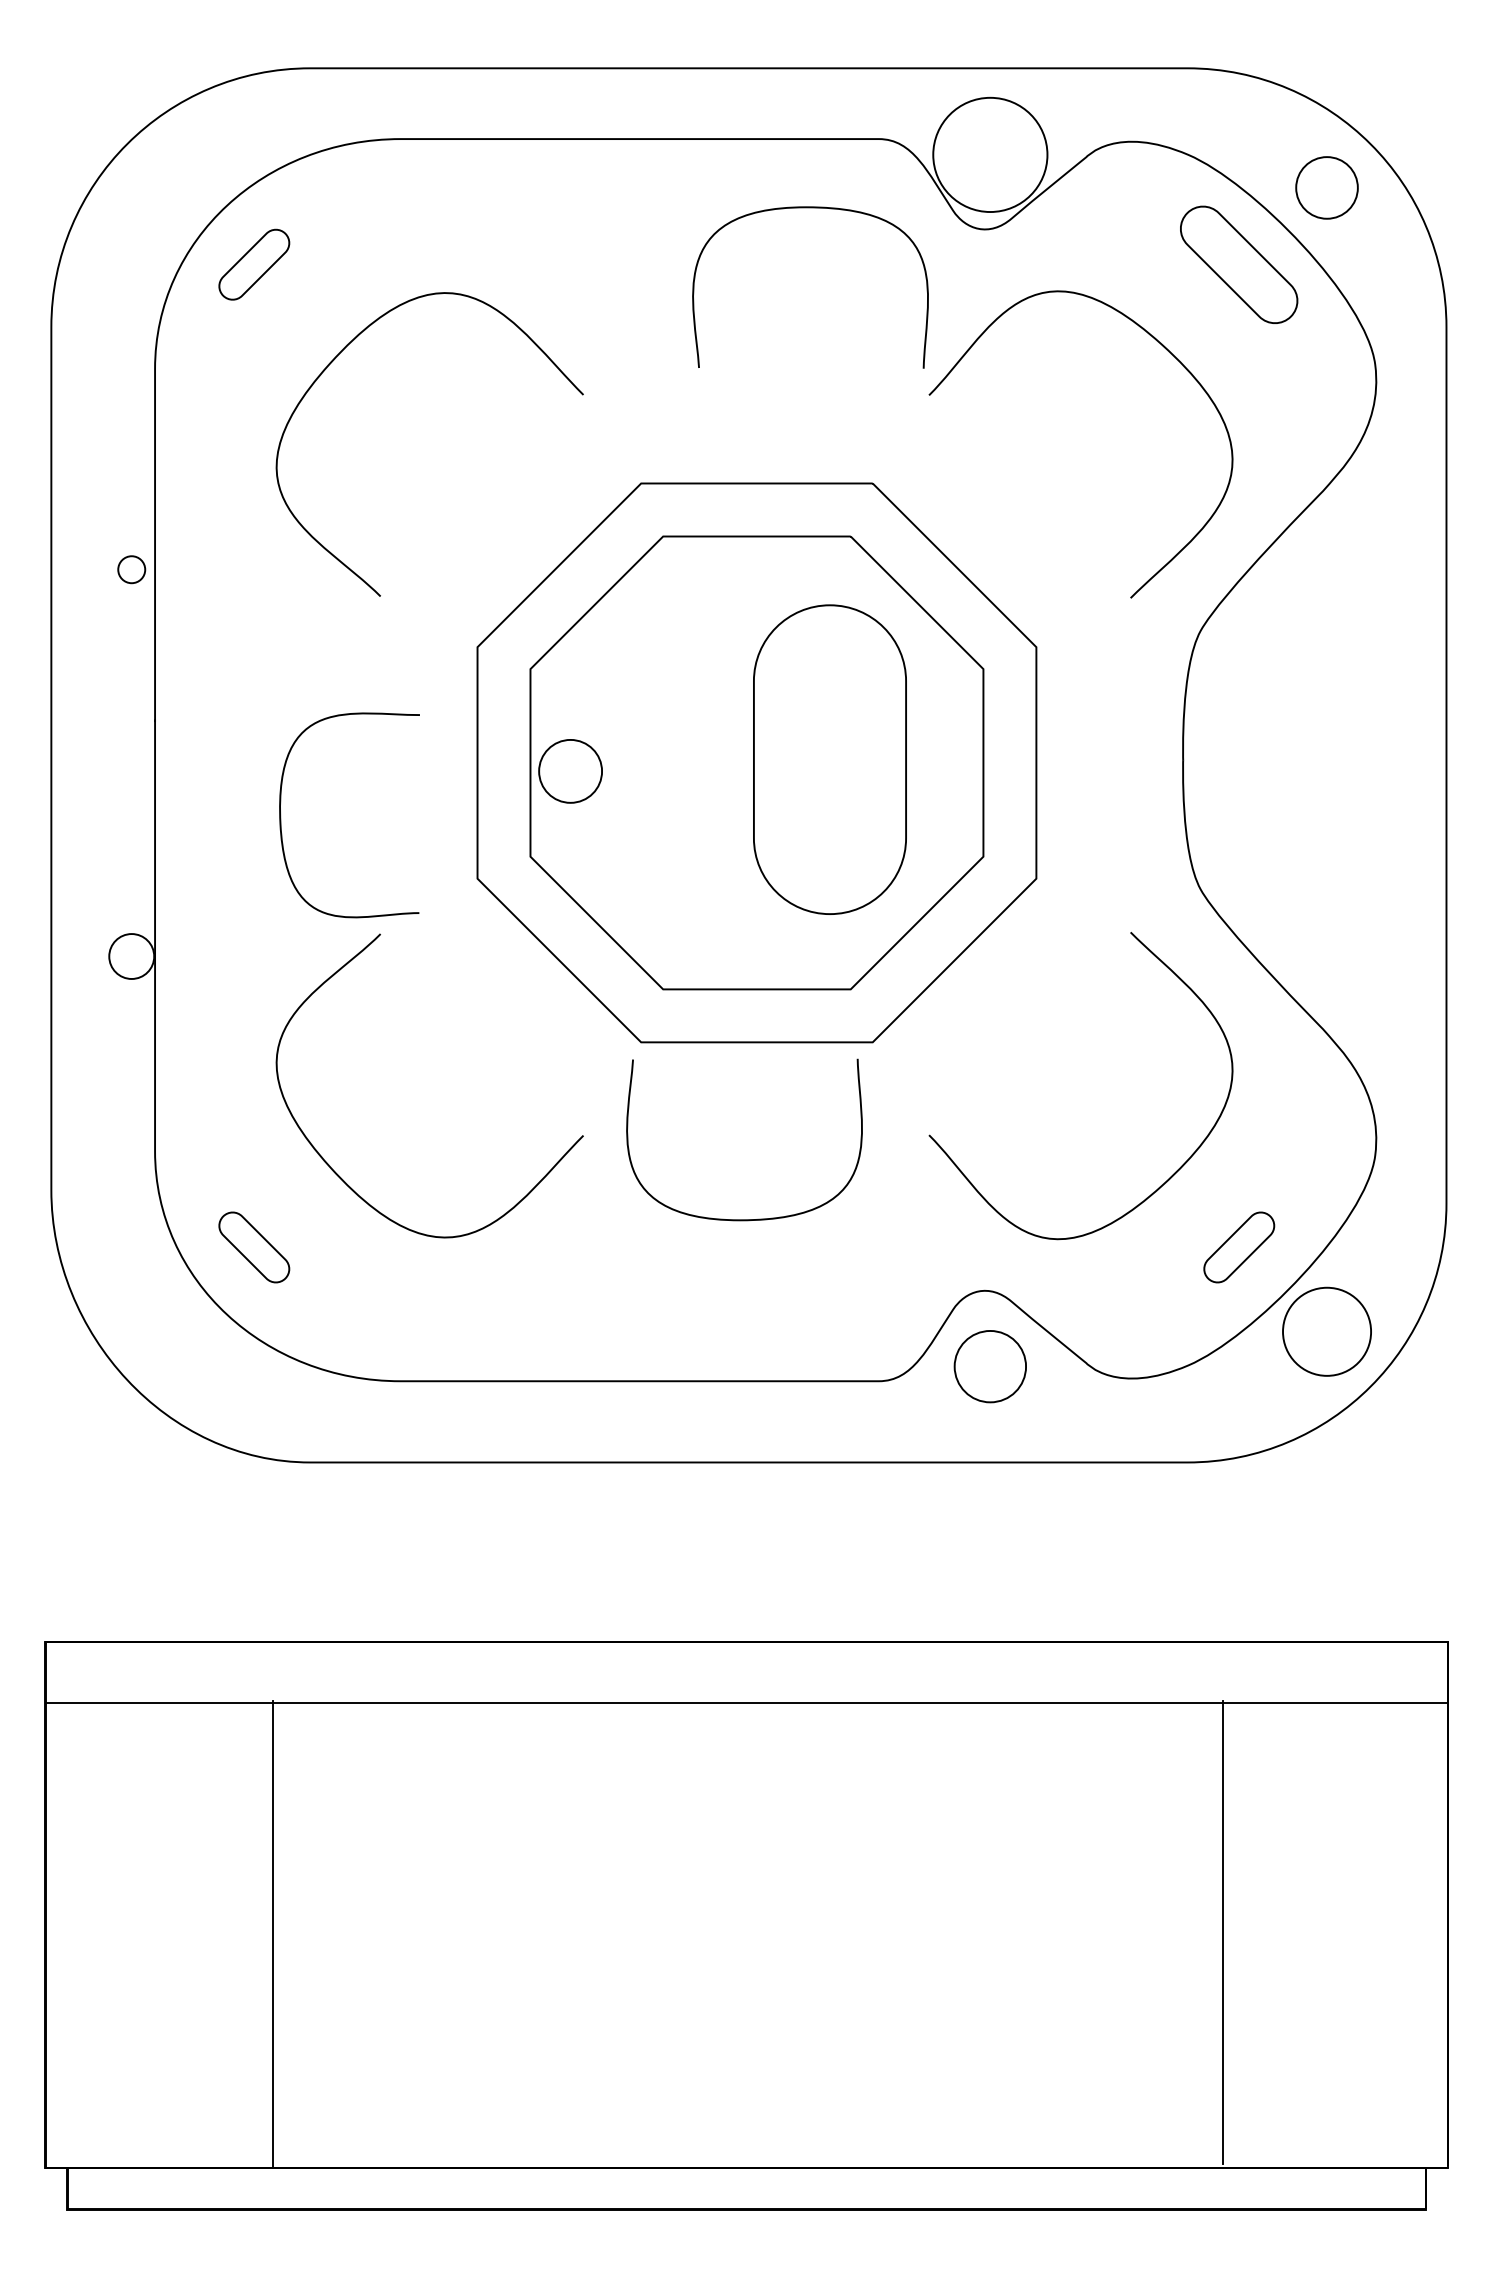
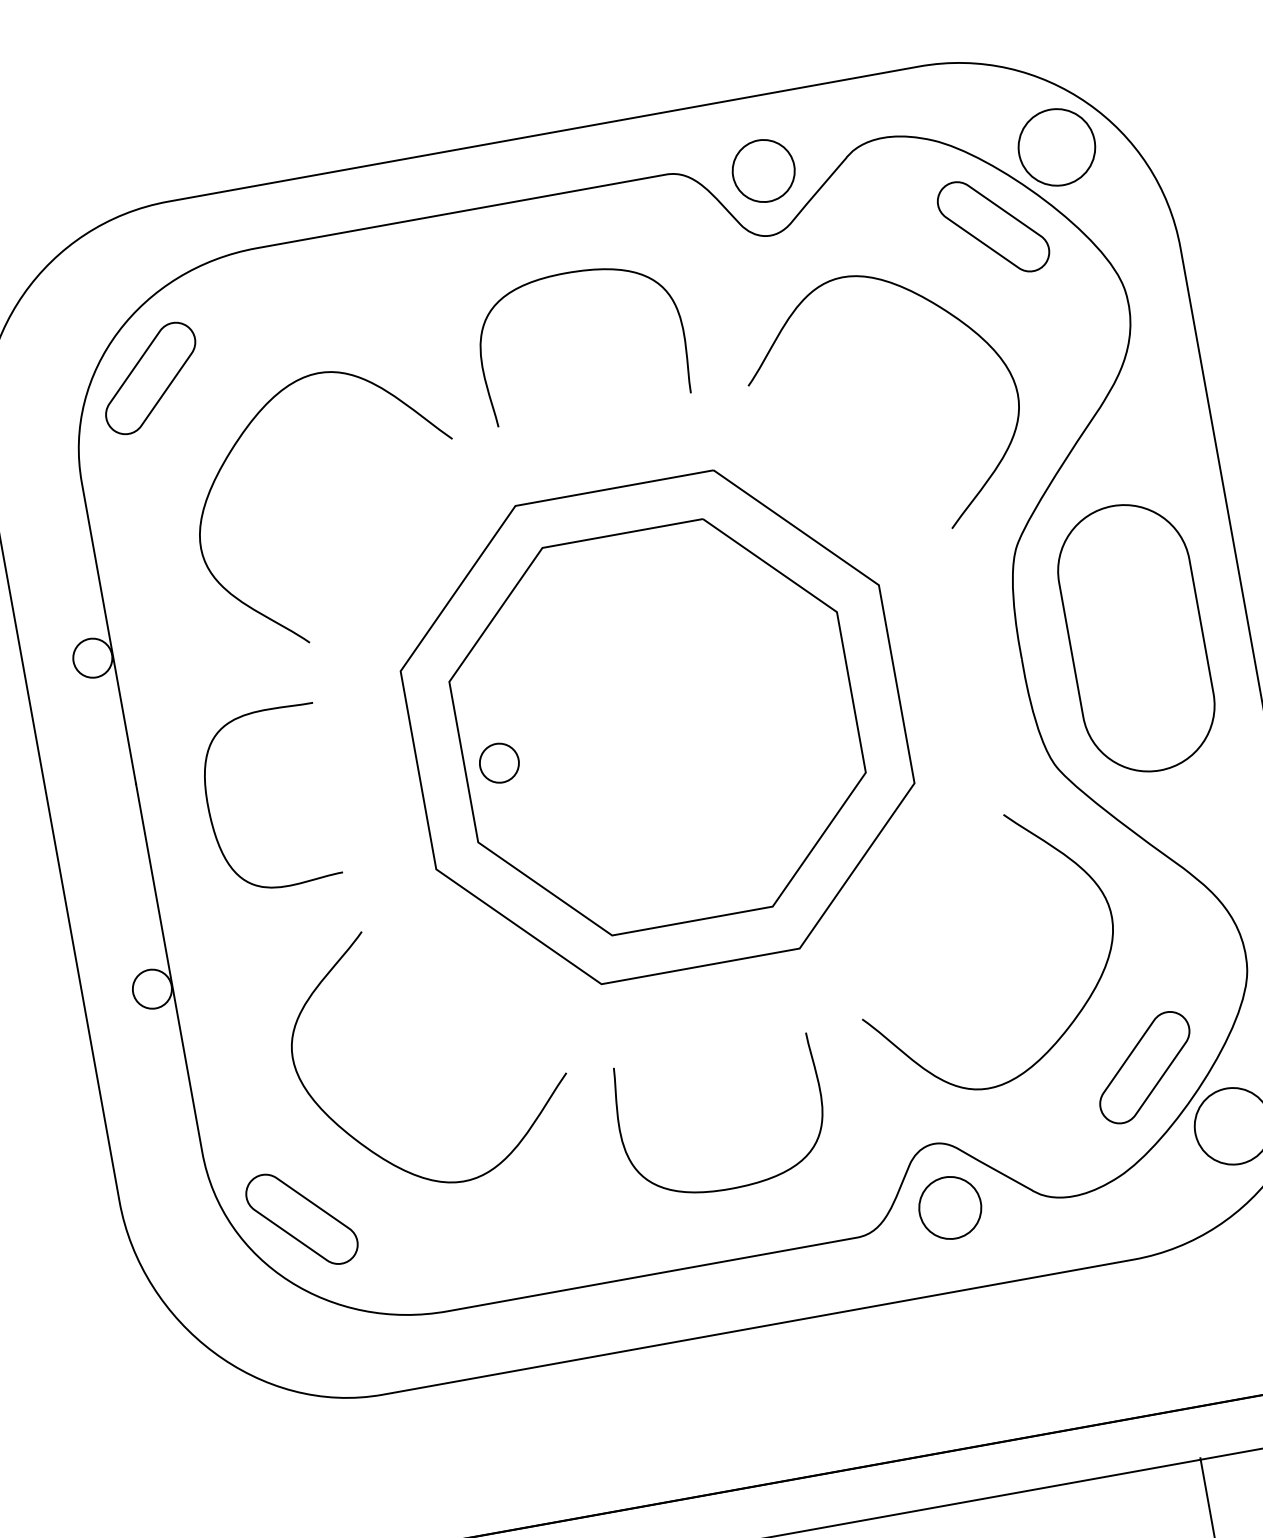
circle: (990, 154) -> (763, 170), size x0.62
circle: (1326, 187) -> (1056, 147), size x1.43
curve: (810, 208) -> (569, 273), moved
part: (254, 264) -> (150, 378), size x1.67
circle: (131, 569) -> (92, 658), size x1.67
part: (829, 759) -> (1135, 638), moved
circle: (570, 770) -> (499, 762), size x0.71
curve: (281, 815) -> (210, 810), moved
curve: (744, 1219) -> (733, 1187), moved
part: (254, 1247) -> (302, 1219), size x1.67
part: (1239, 1247) -> (1145, 1067), size x1.67

